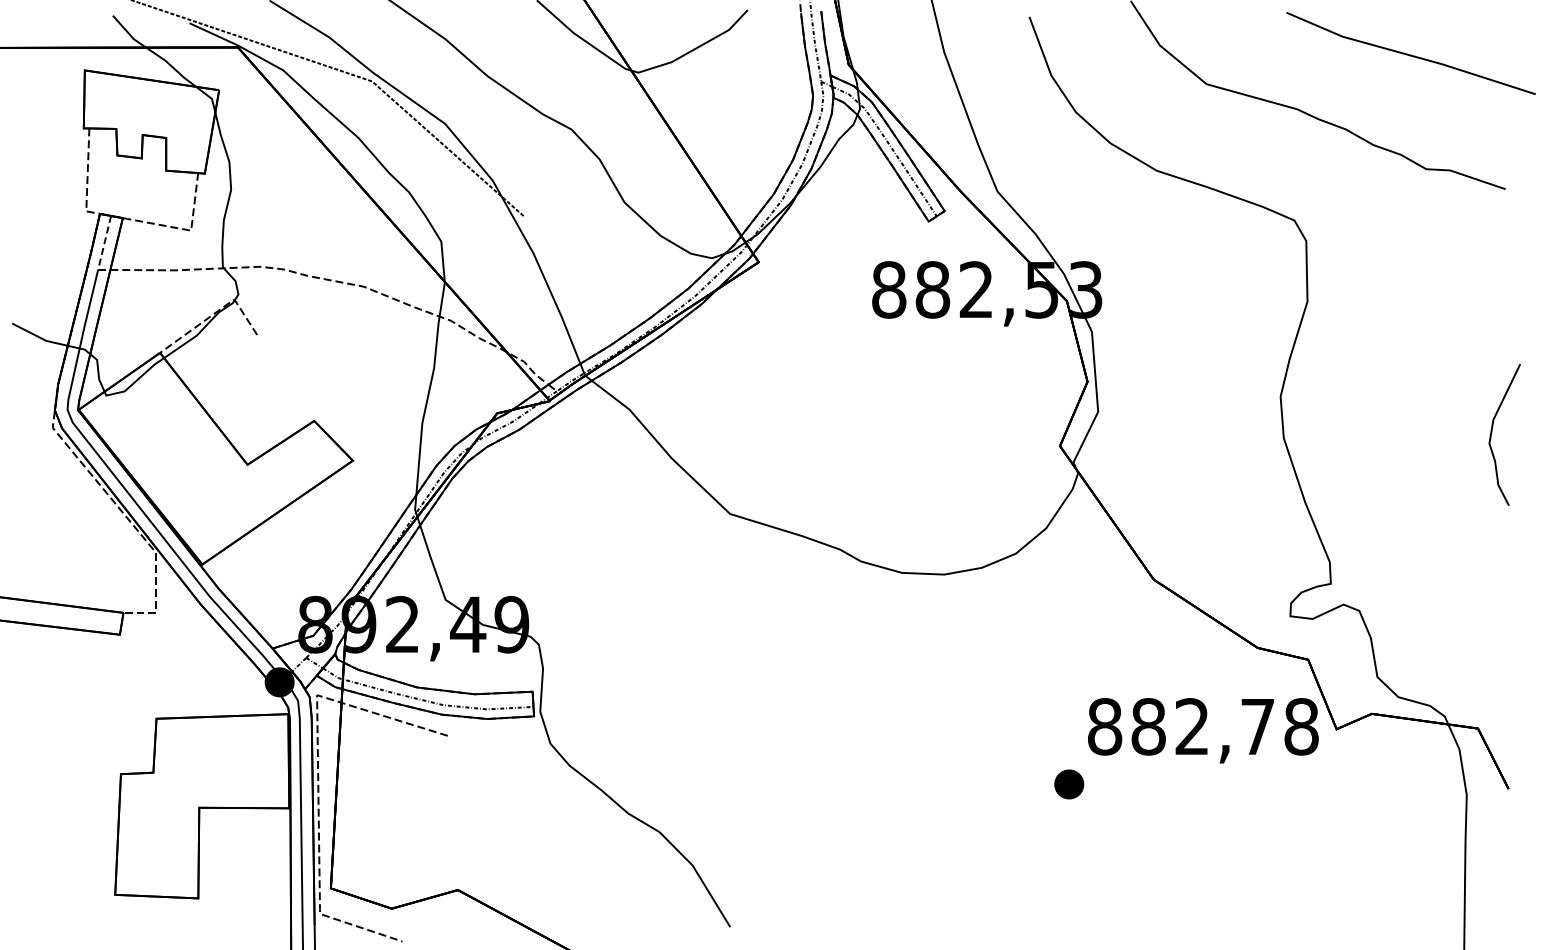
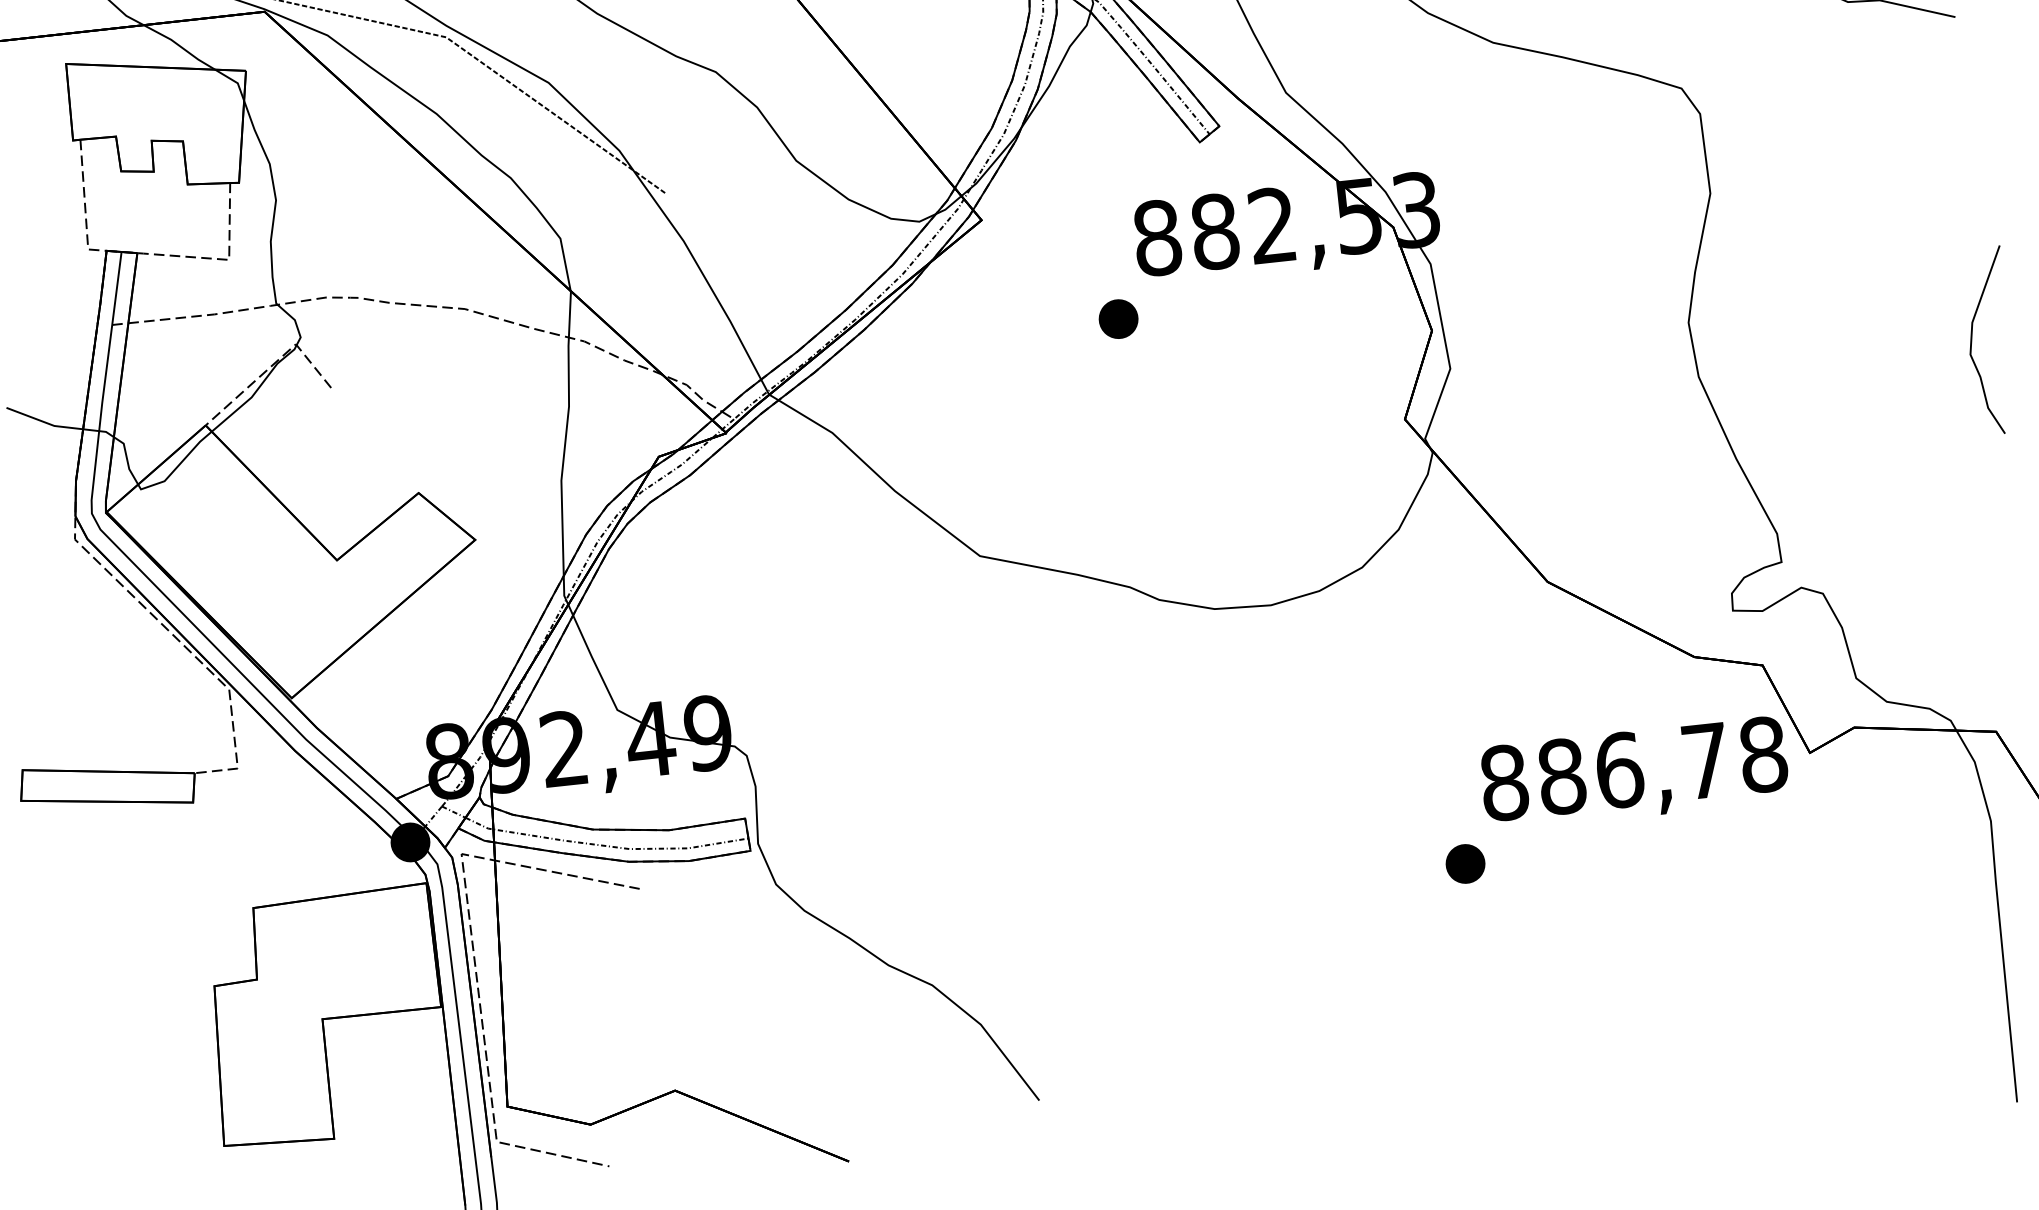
line: (104, 242) -> (116, 287), dashed -> solid
part: (853, 347) -> (1118, 319), added
text: (1192, 726) -> (1619, 769), 882,78 -> 886,78

